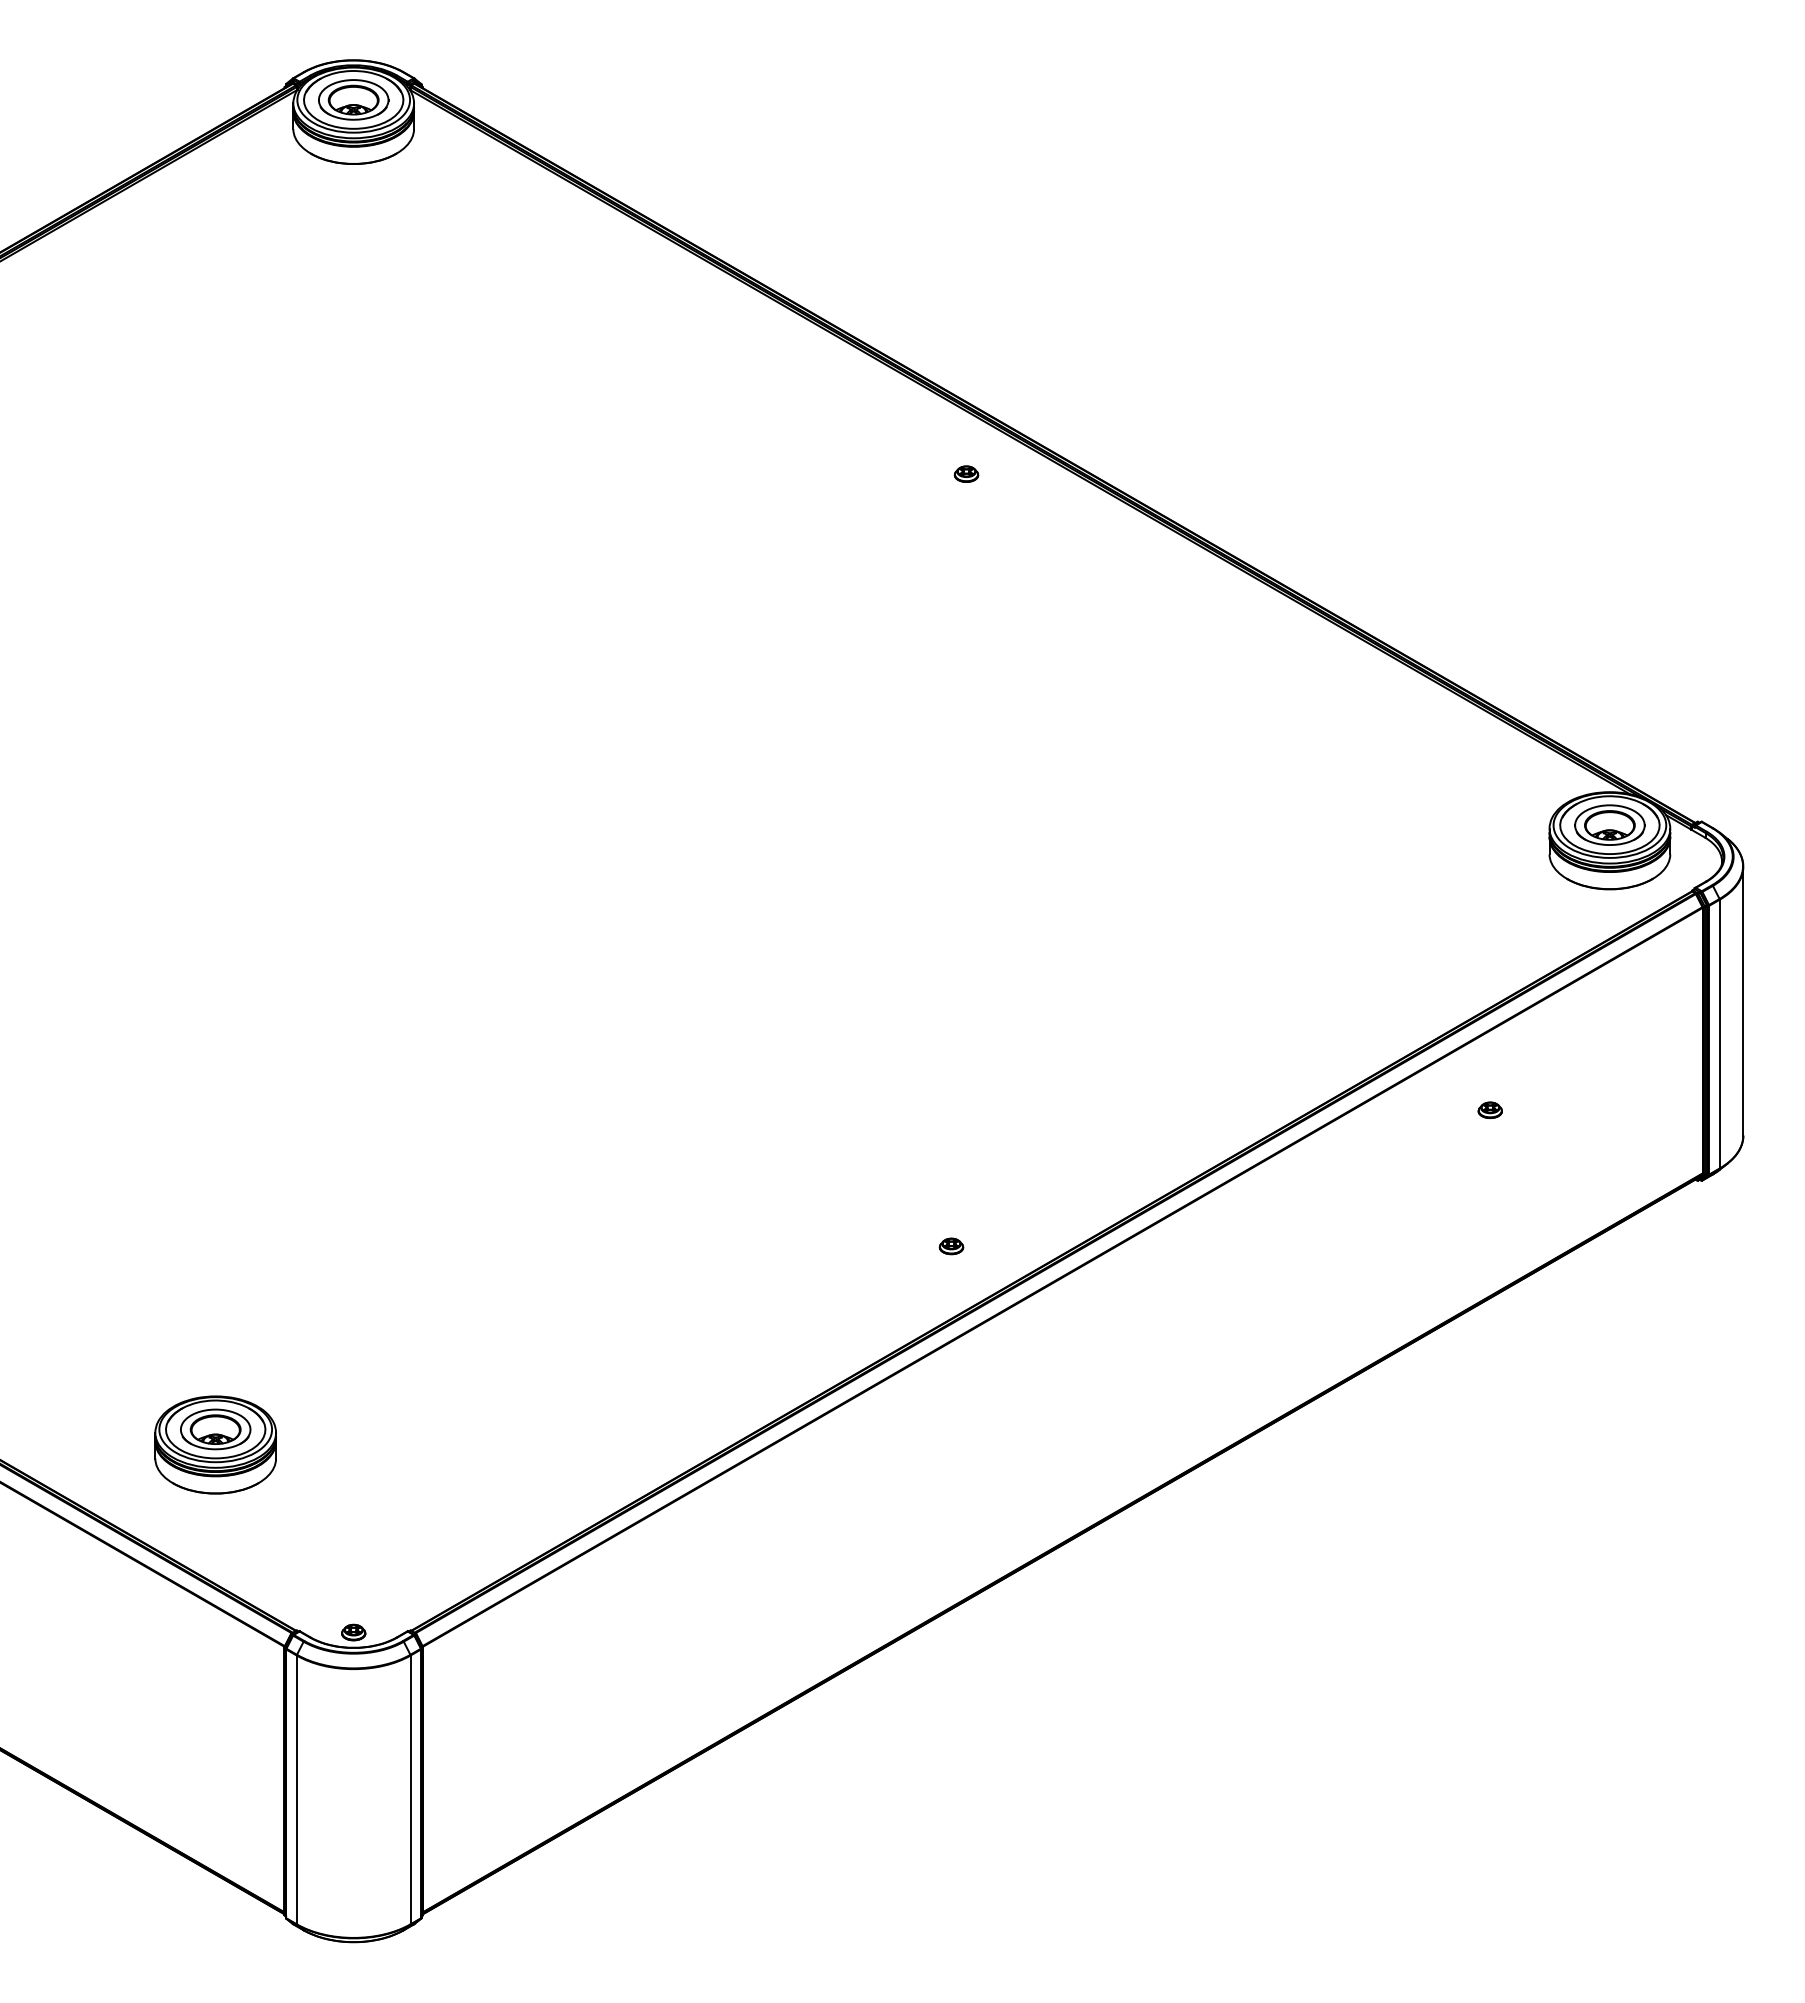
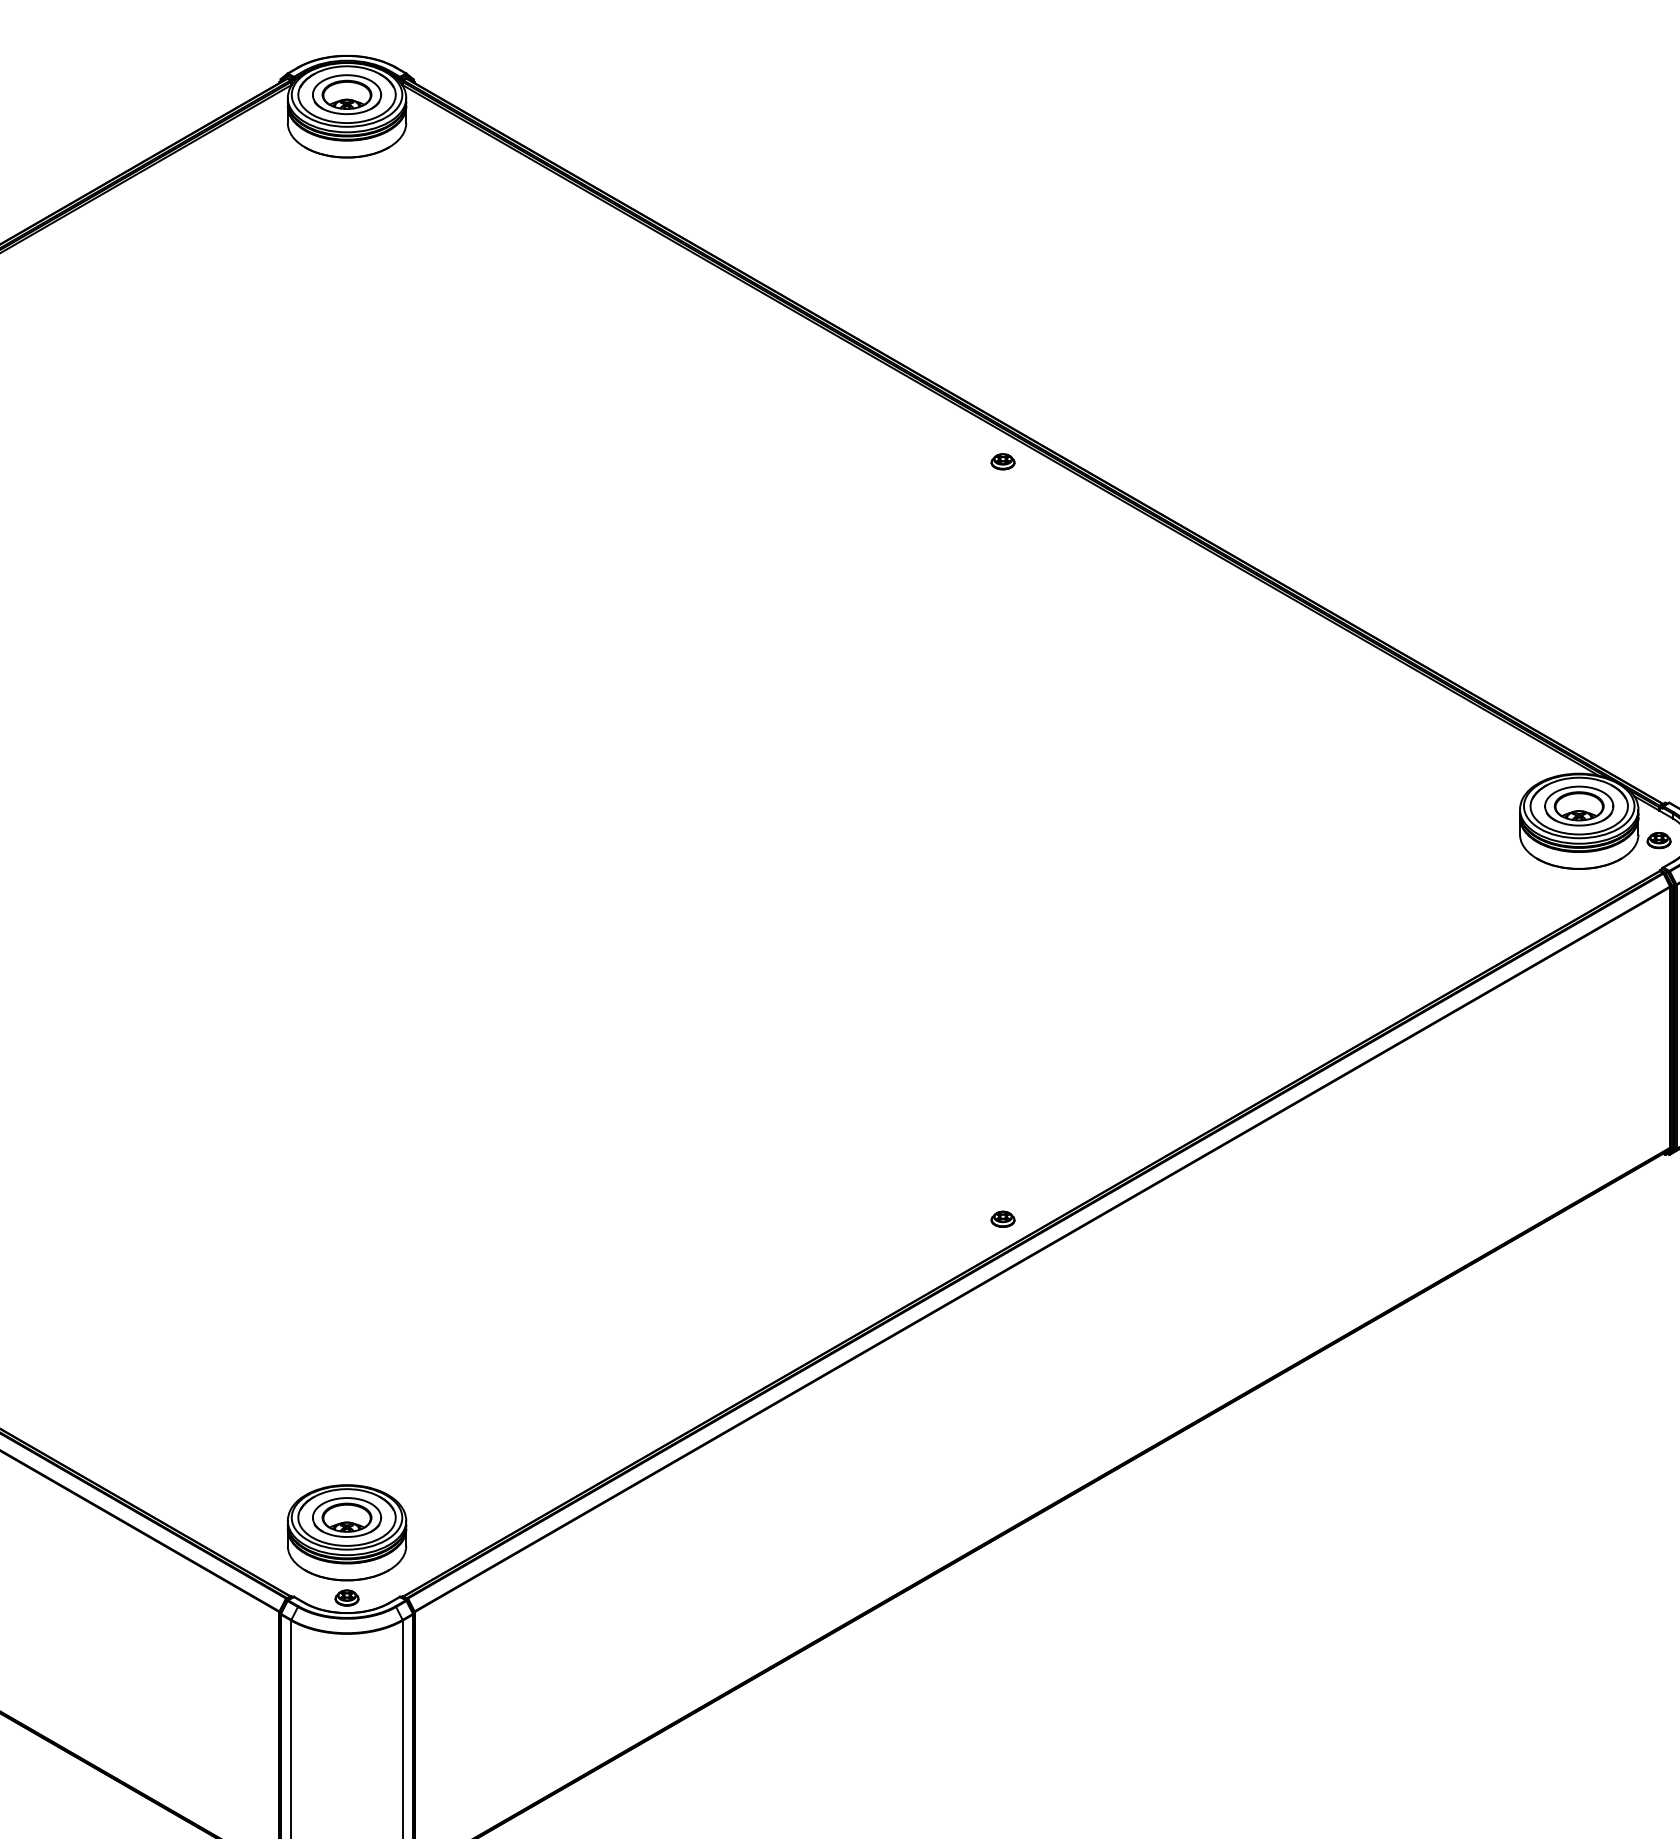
part: (966, 473) -> (1003, 461), moved
part: (1489, 1109) -> (1658, 839), moved
part: (951, 1246) -> (1003, 1219), moved
part: (215, 1444) -> (346, 1532), moved

